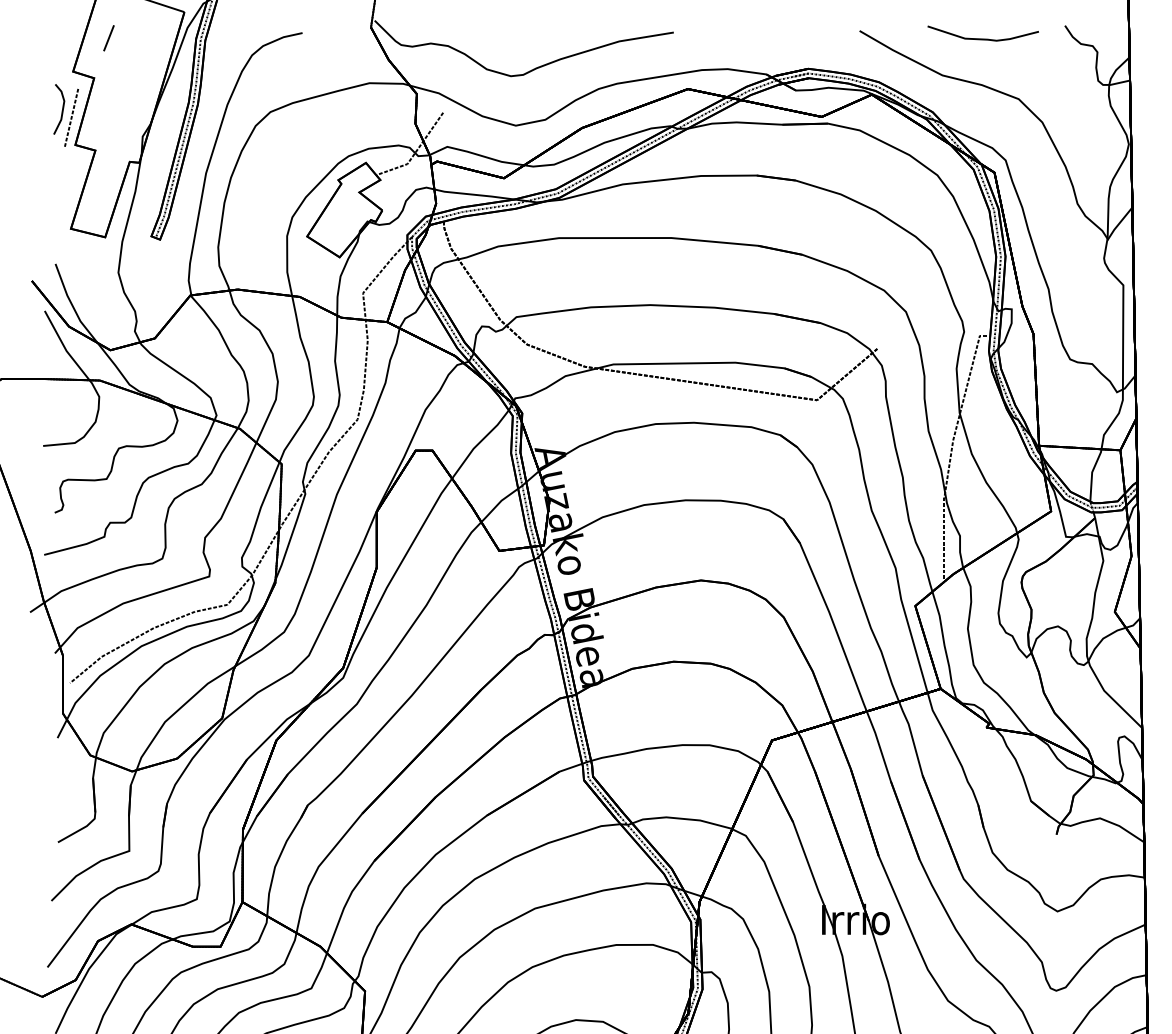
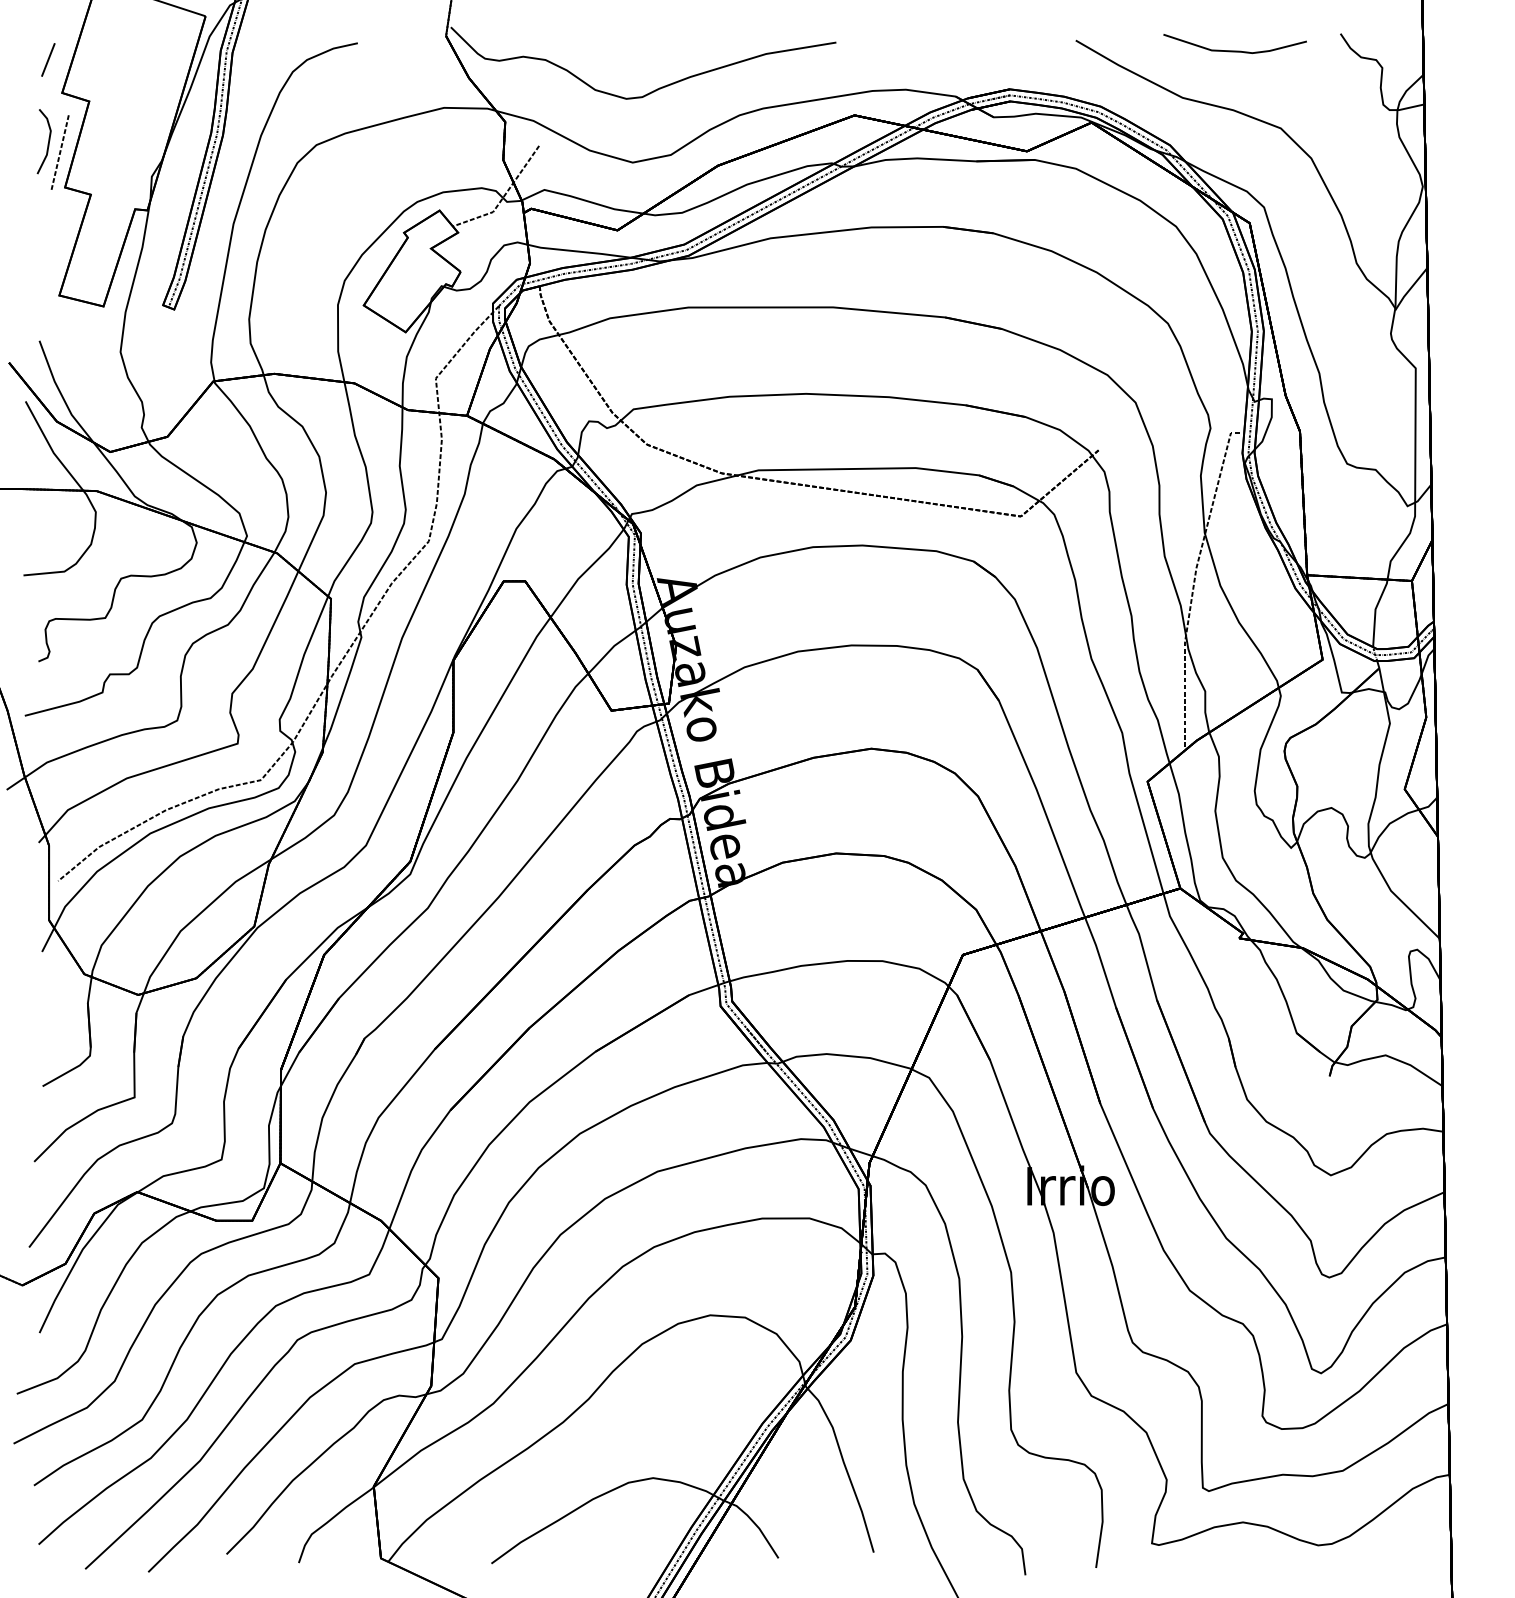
line: (109, 37) -> (48, 59), moved

